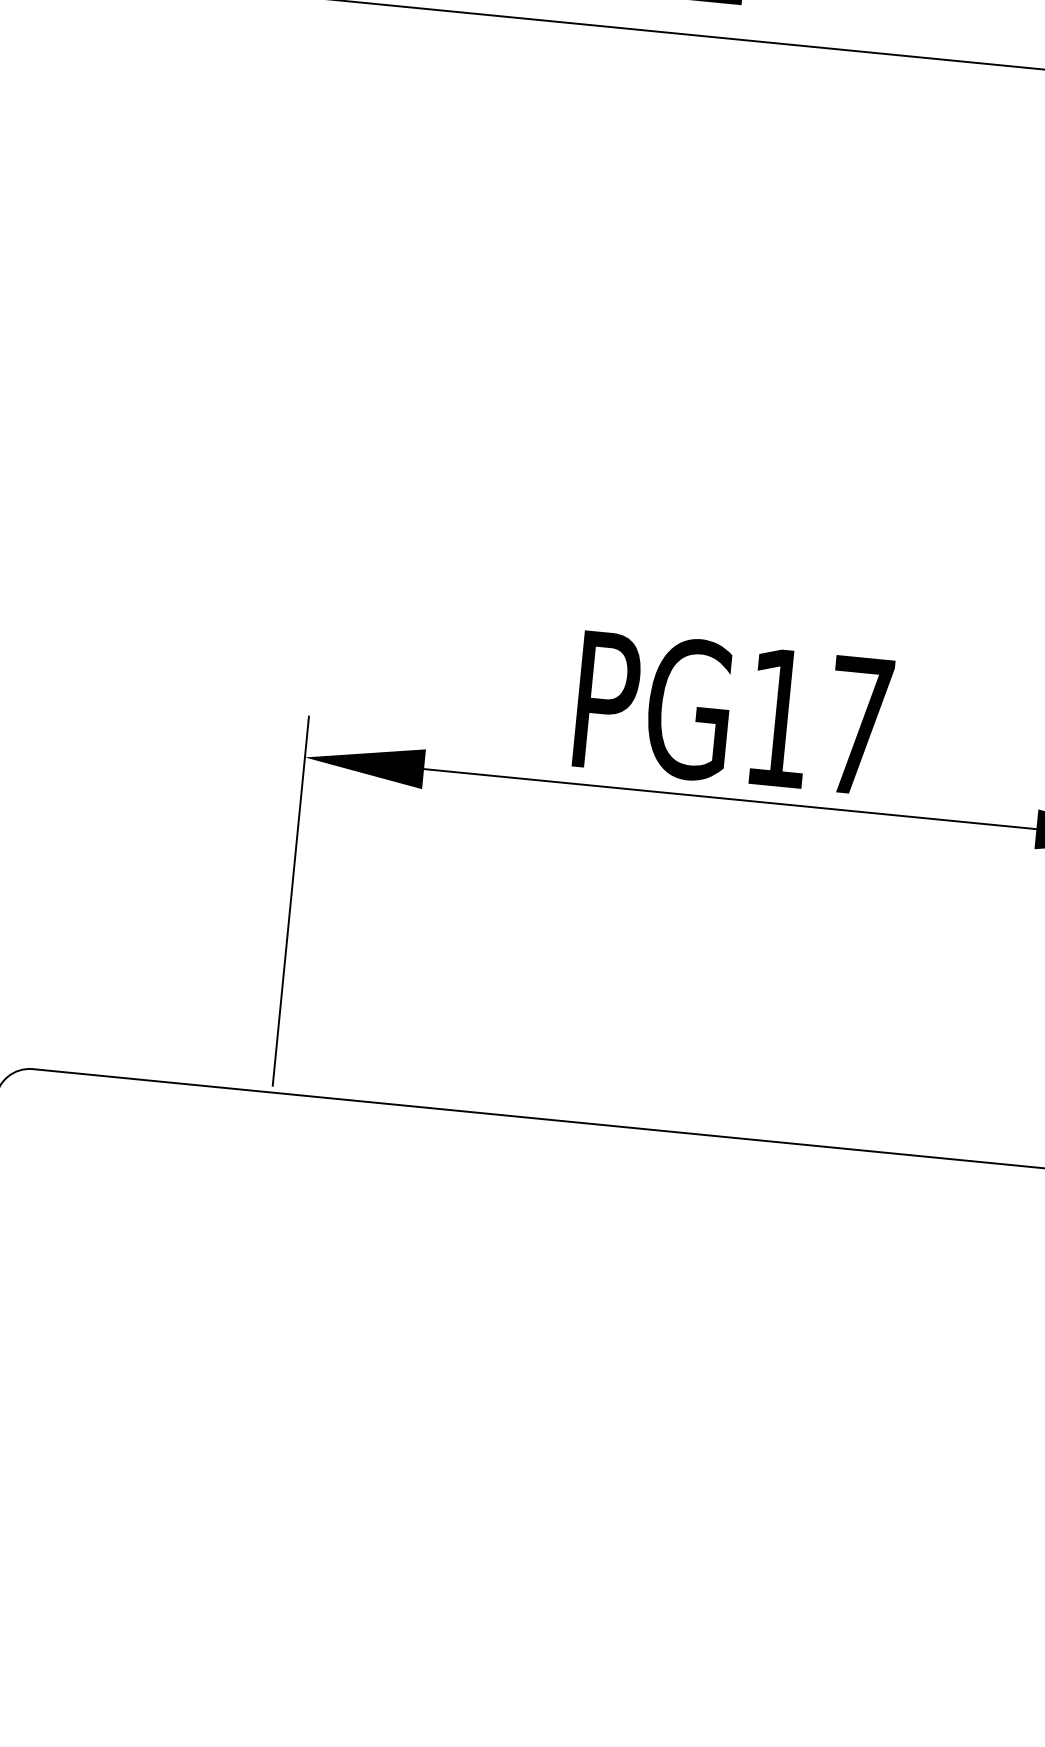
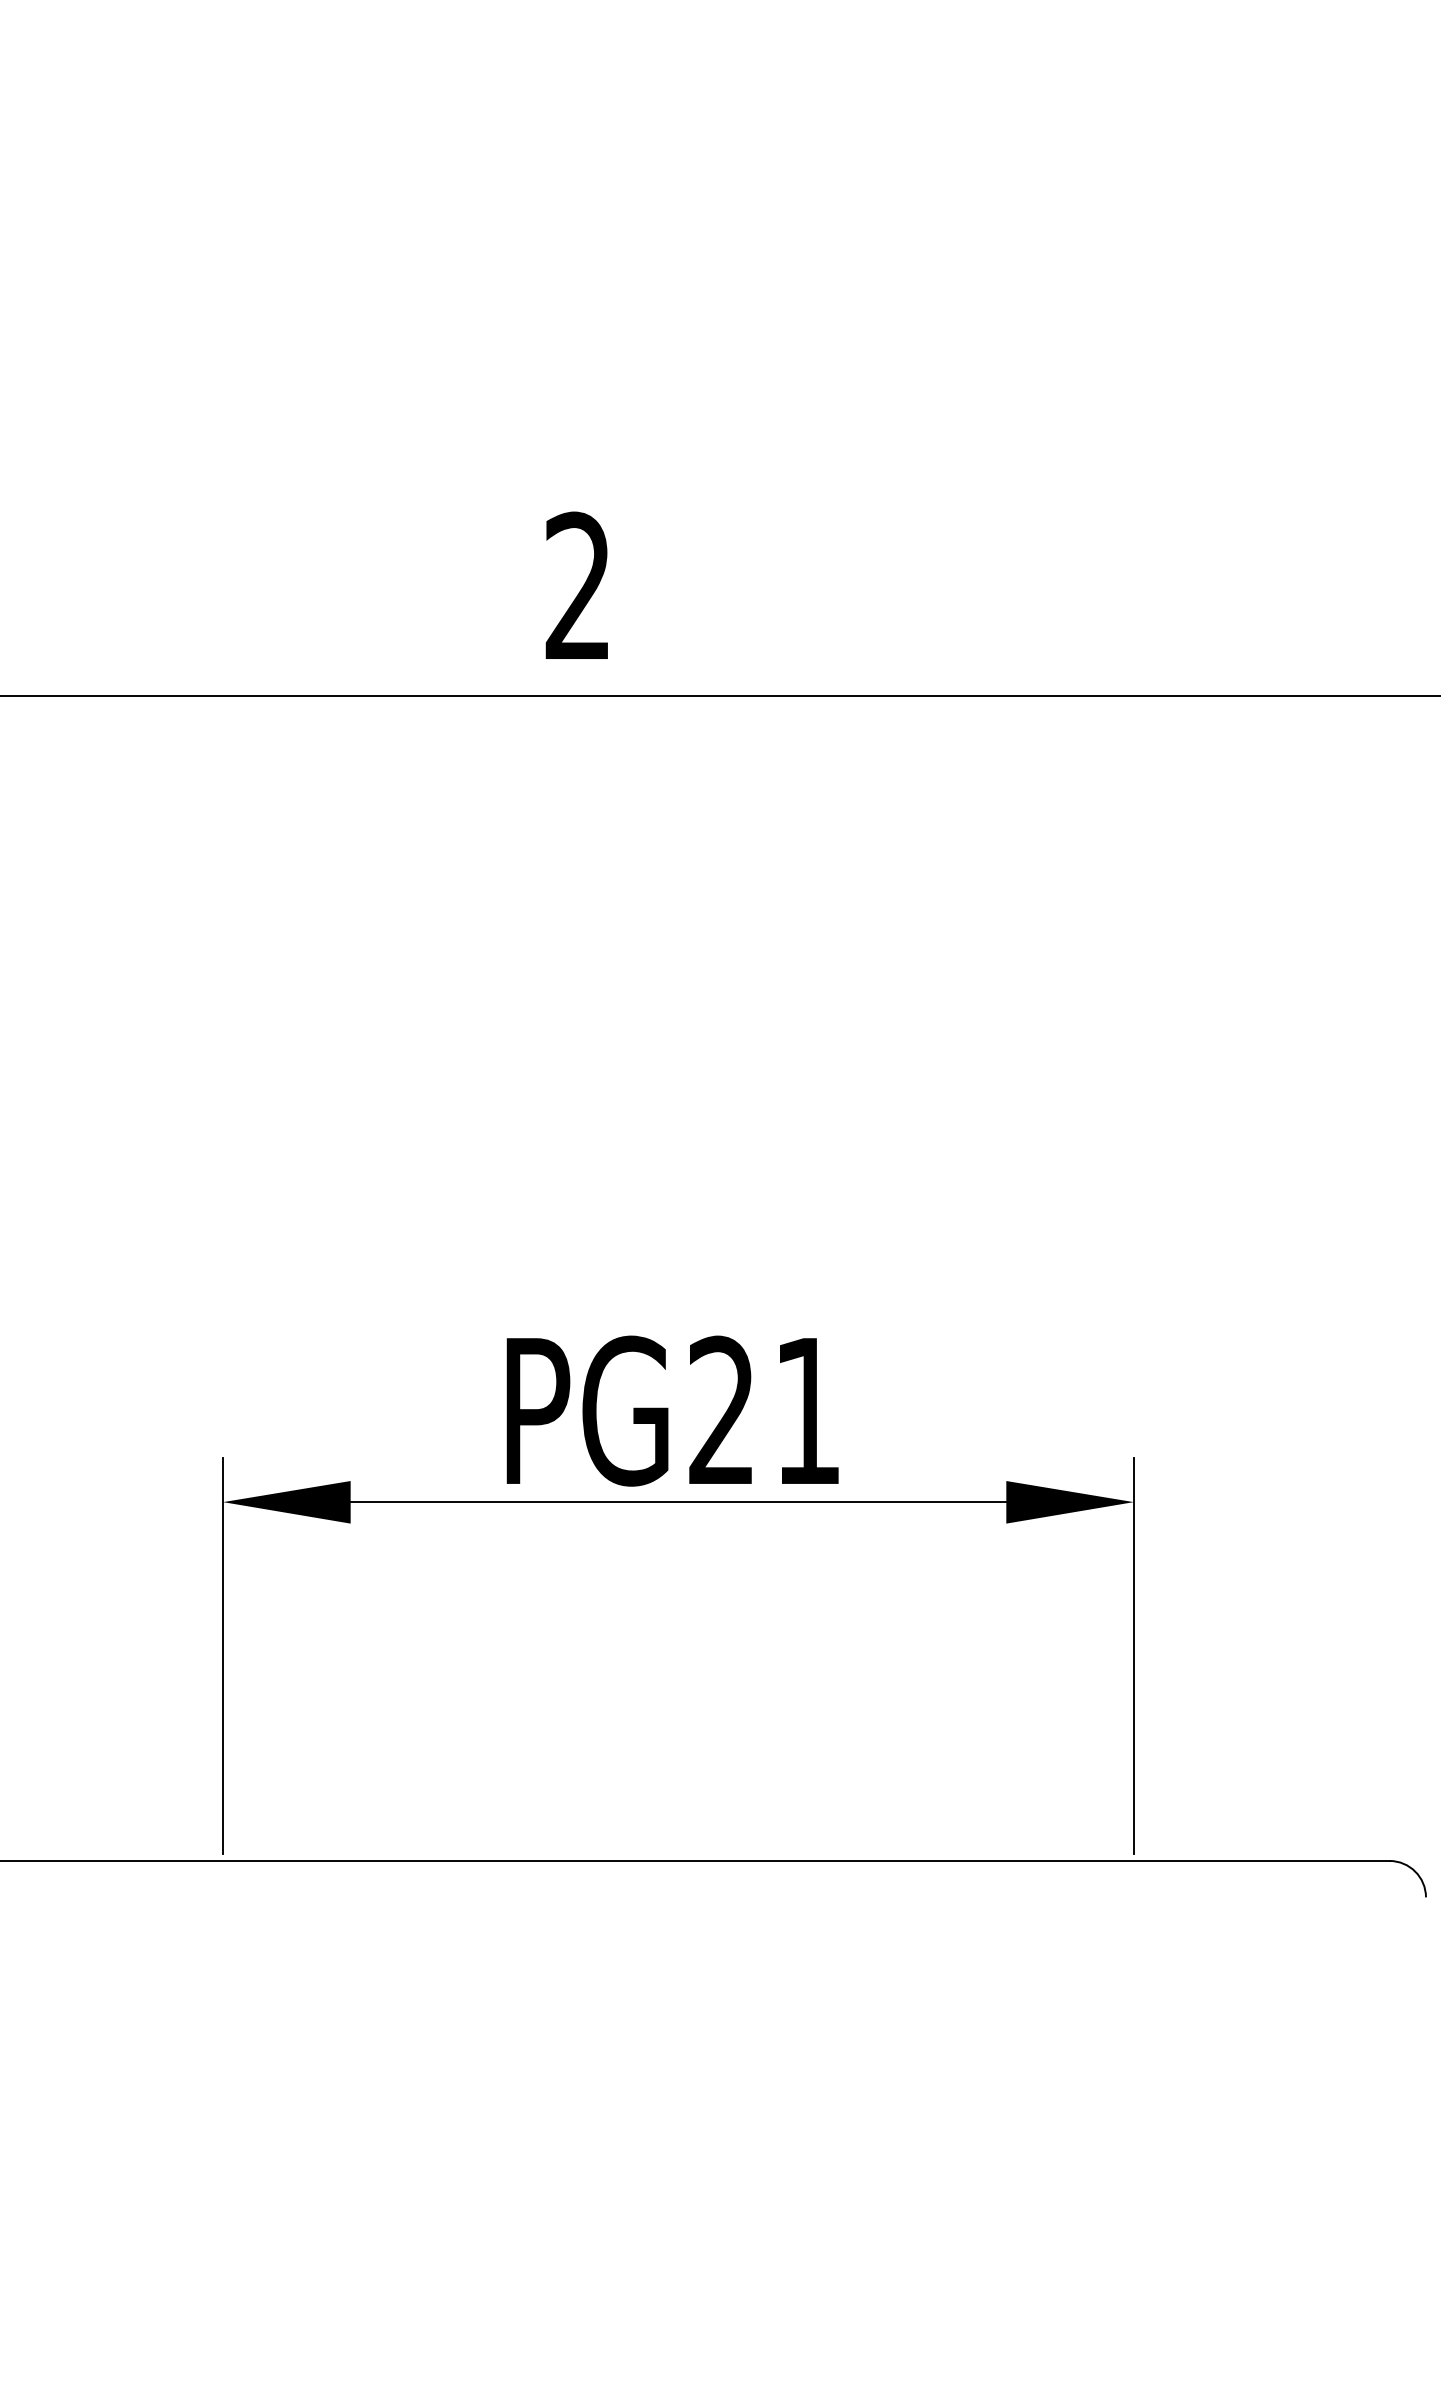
text: (819, 720) -> (764, 1409), PG17 -> PG21

